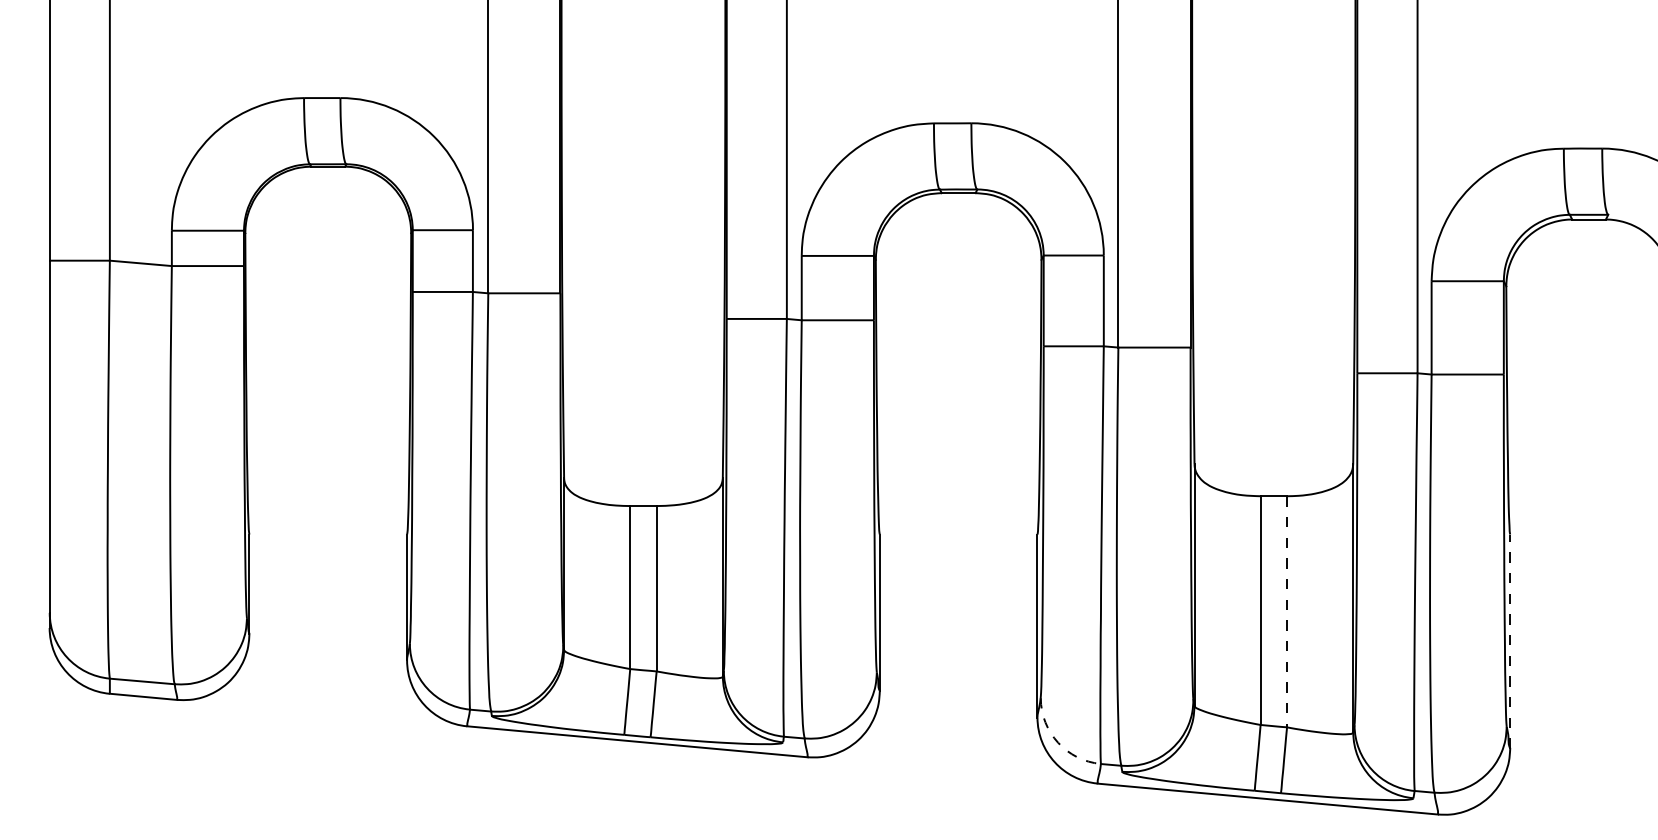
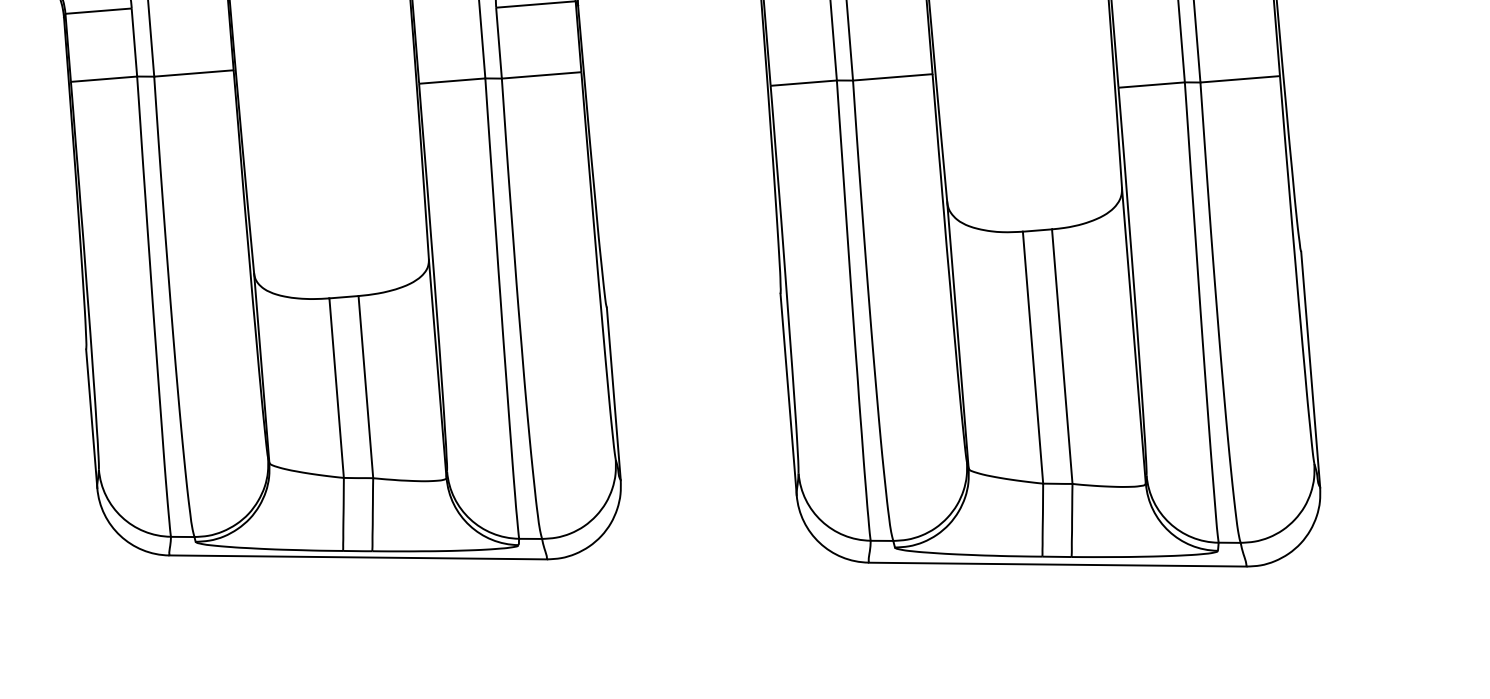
line: (1287, 611) -> (1062, 356), dashed -> solid
line: (1510, 641) -> (1310, 369), dashed -> solid
arc: (1058, 742) -> (822, 520), dashed -> solid

